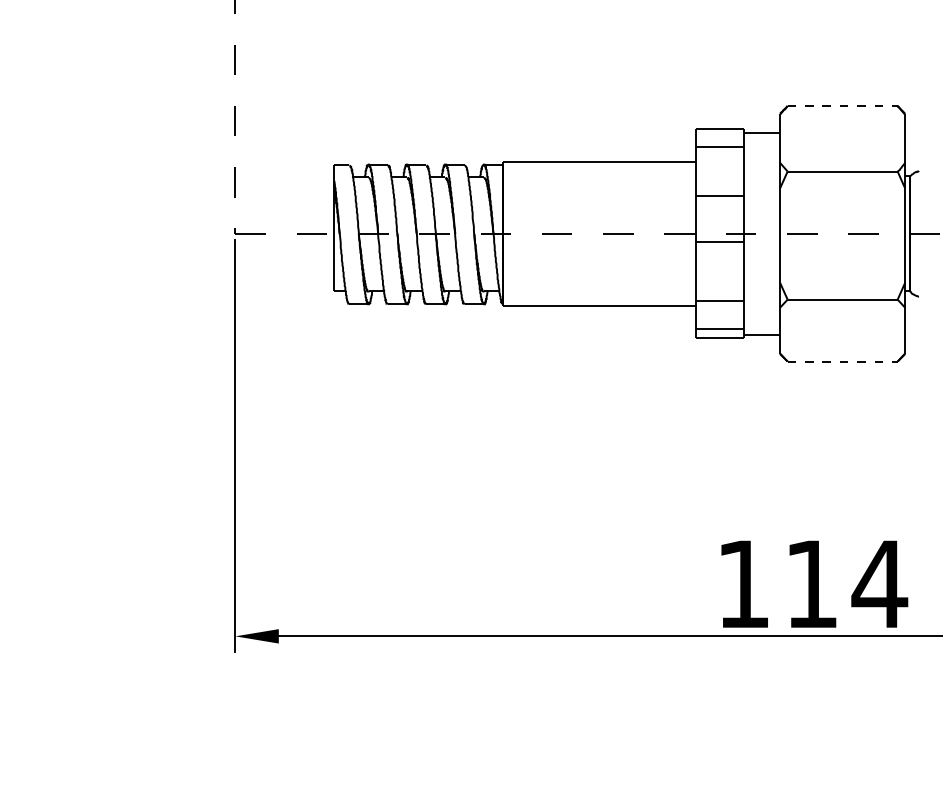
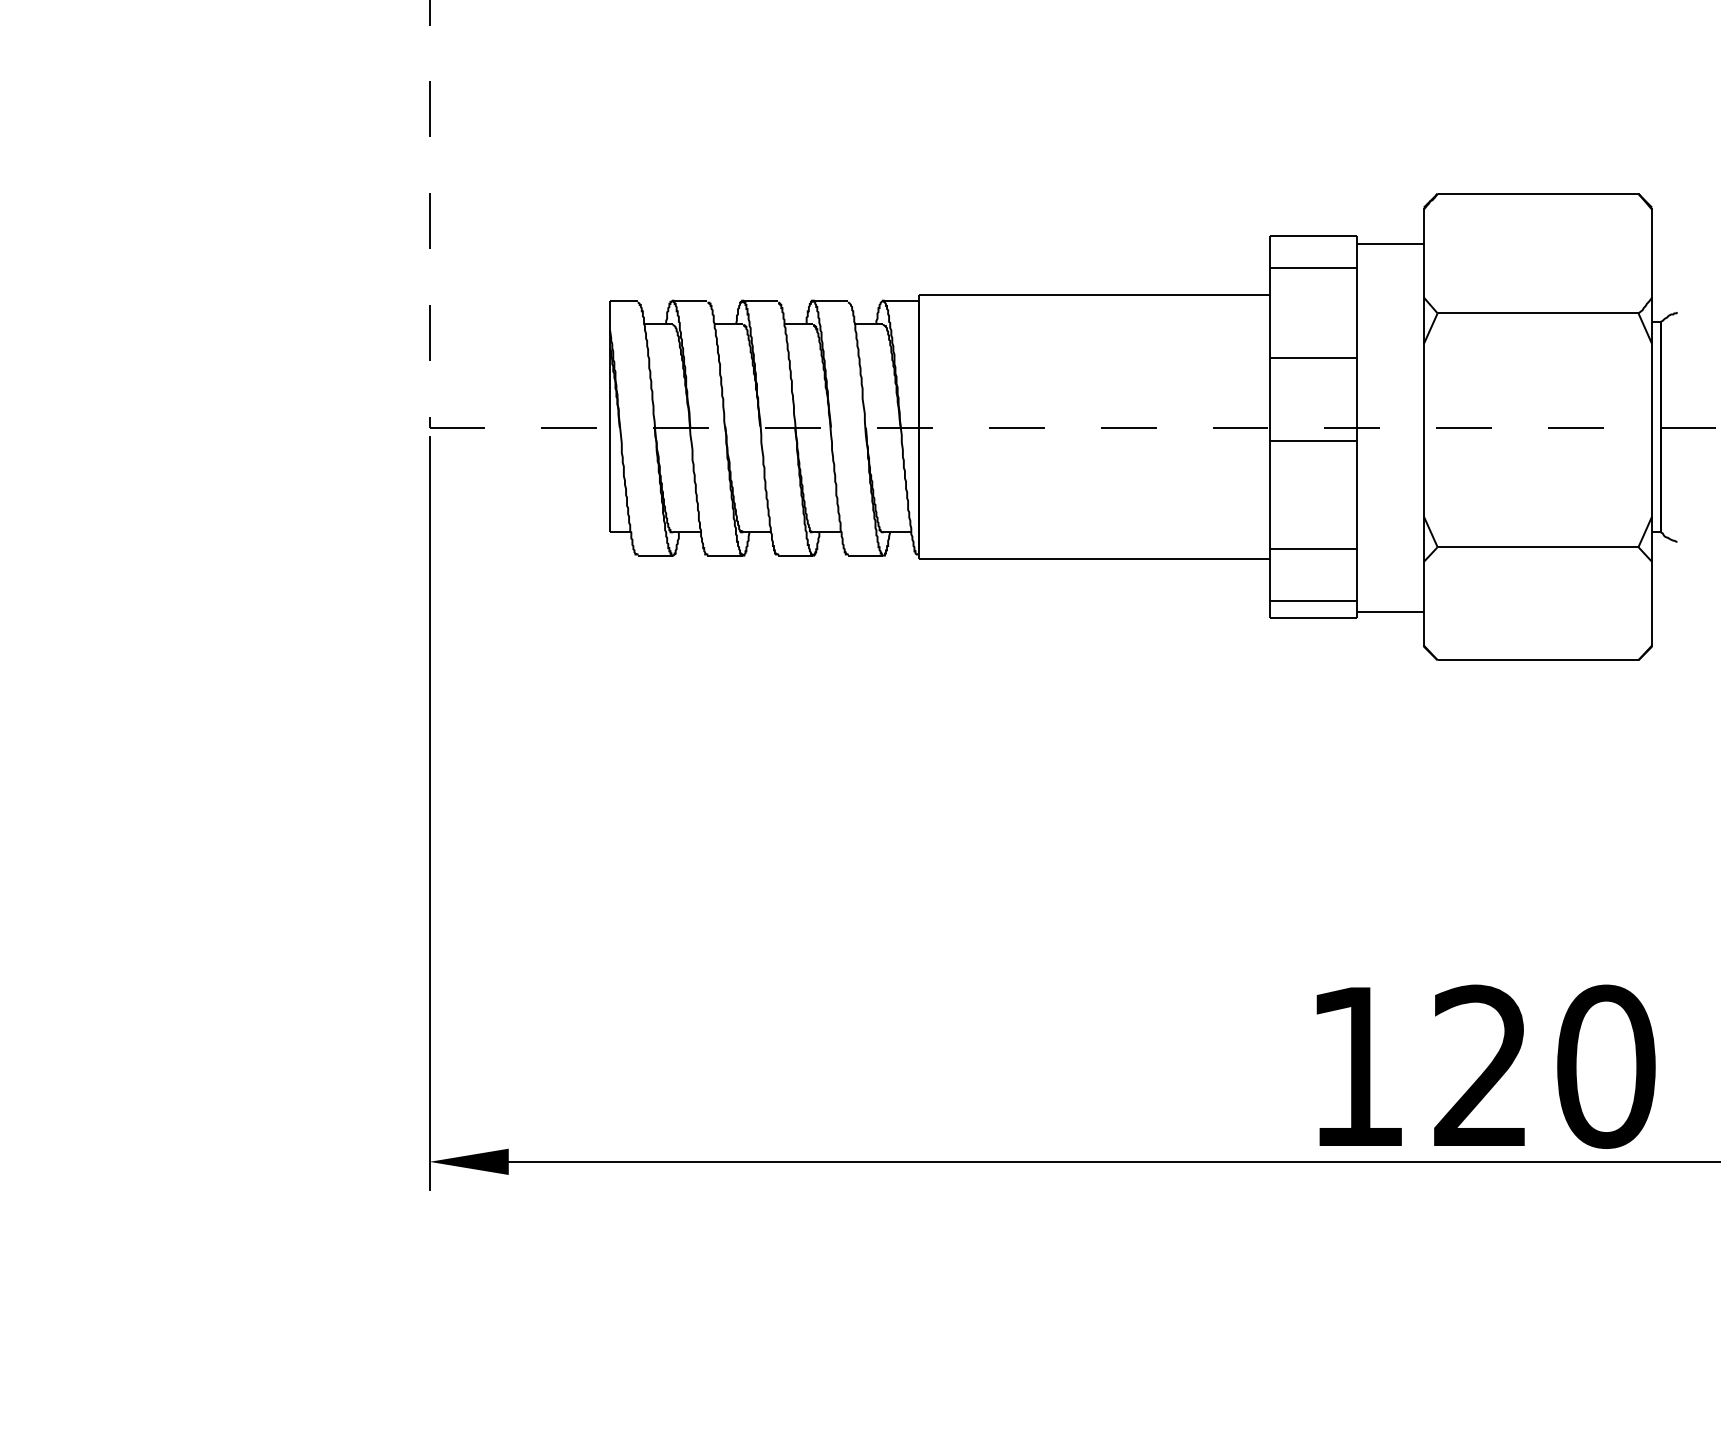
line: (843, 106) -> (1539, 194), dashed -> solid
line: (843, 361) -> (1539, 660), dashed -> solid
text: (846, 584) -> (1545, 1067), 114 -> 120

